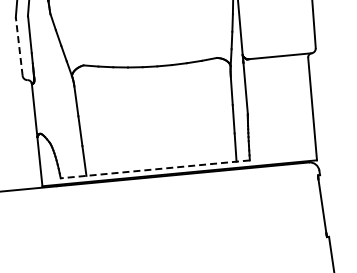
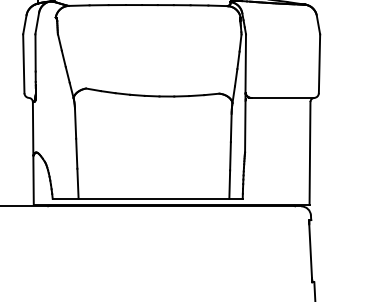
line: (18, 46) -> (23, 63), dashed -> solid
line: (155, 169) -> (147, 198), dashed -> solid

